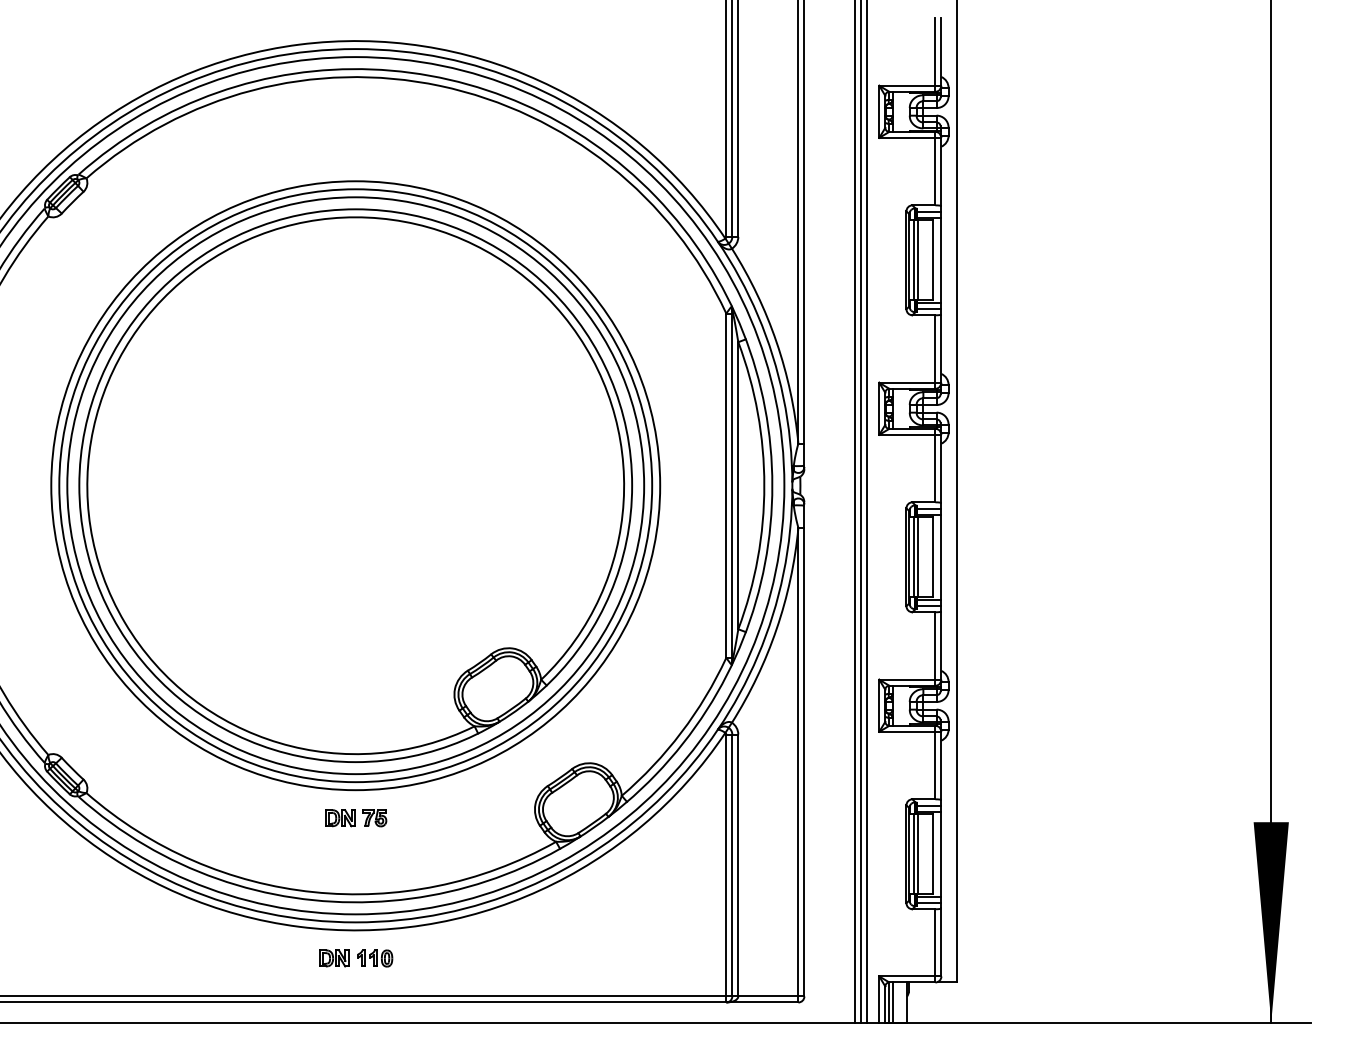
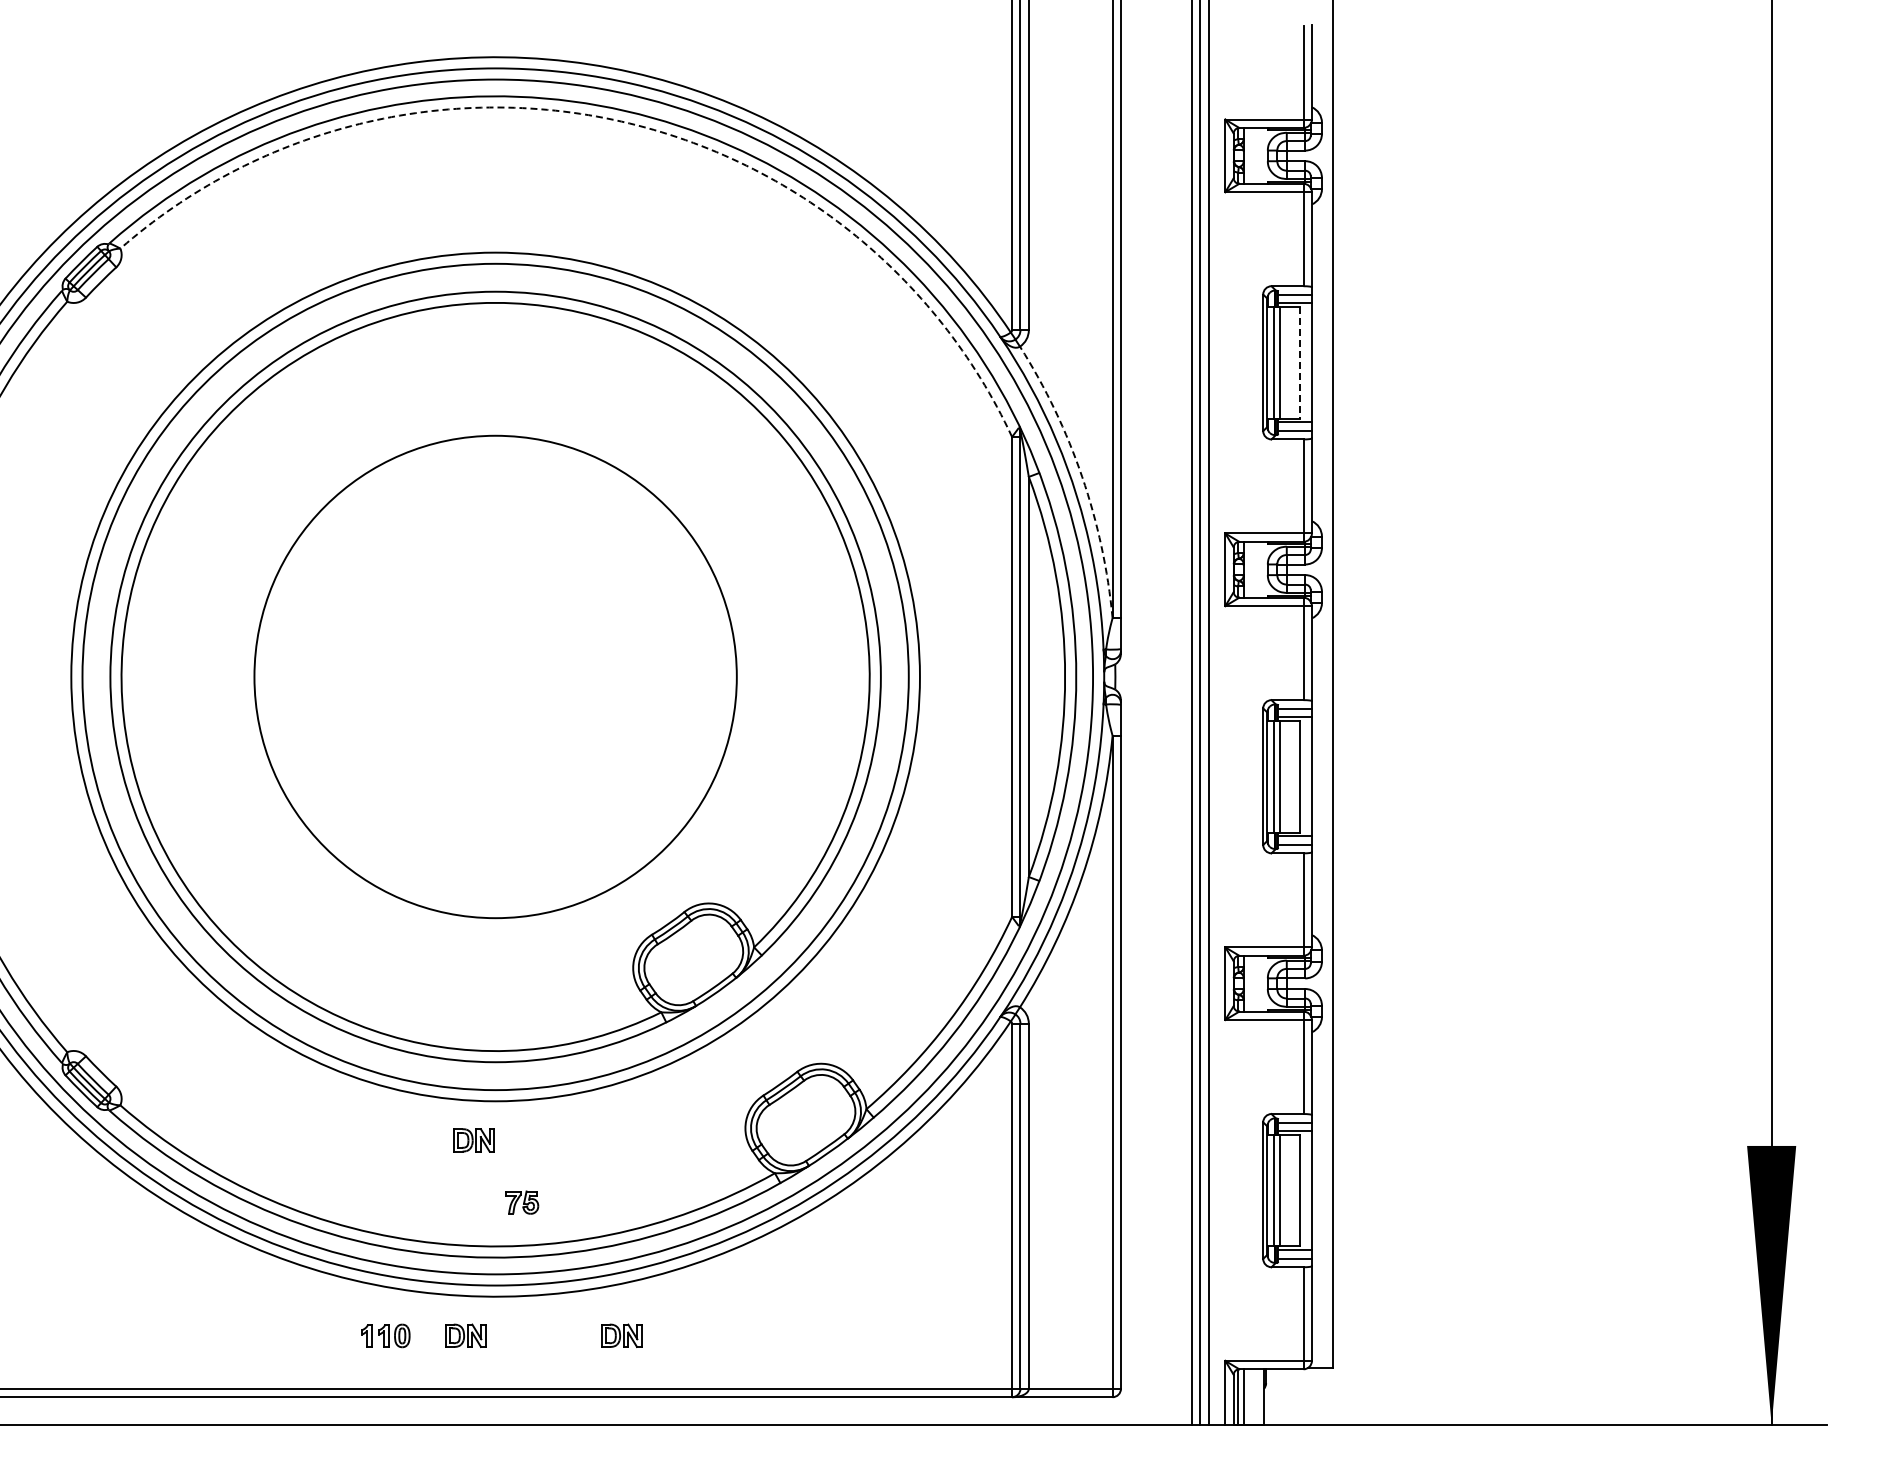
arc: (440, 85) -> (613, 119), solid -> dashed
line: (932, 260) -> (1299, 362), solid -> dashed
arc: (776, 341) -> (1082, 476), solid -> dashed
circle: (355, 485) -> (495, 676), size x0.6
part: (375, 818) -> (522, 1202), moved
part: (375, 958) -> (385, 1335), moved
part: (446, 958) -> (621, 1335), added

